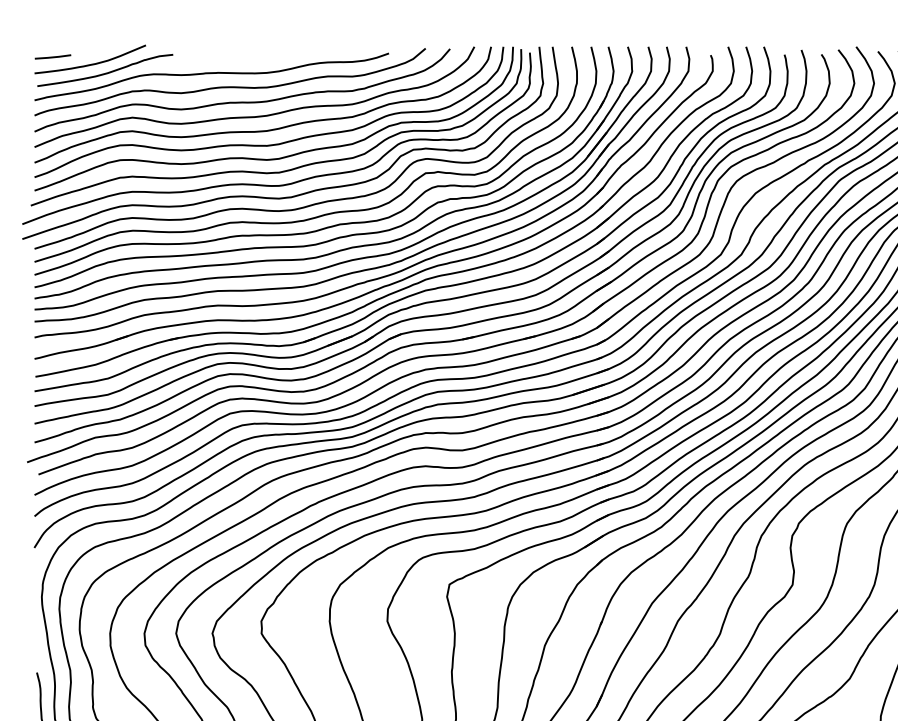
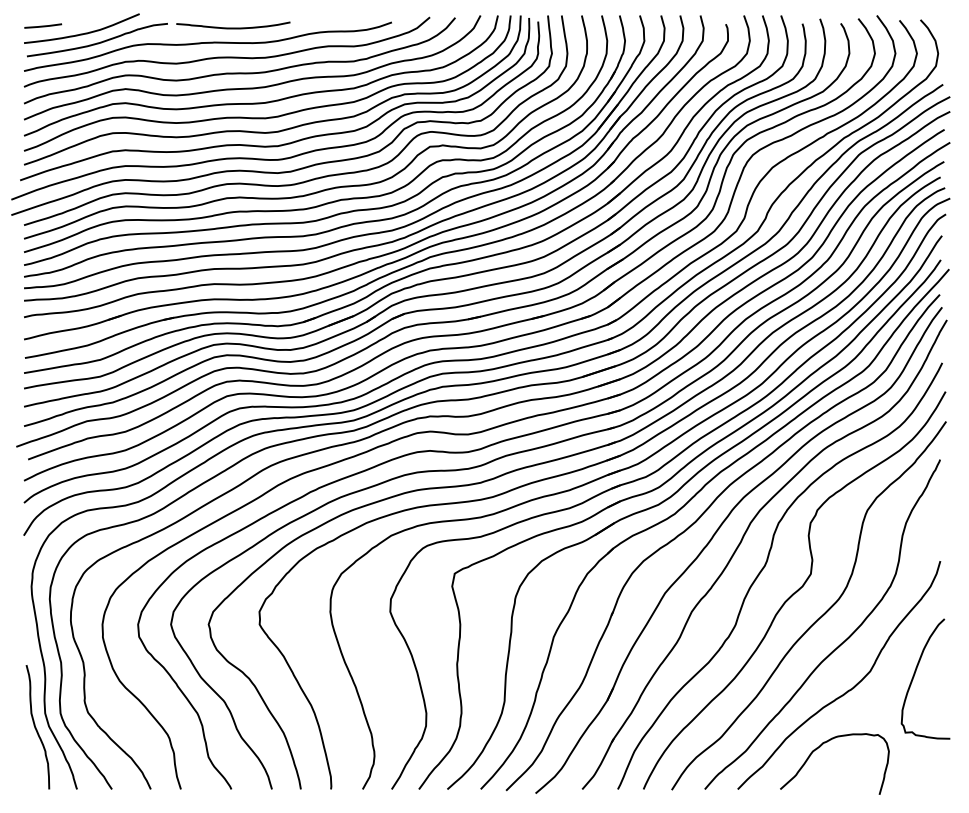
curve: (236, 58) -> (233, 27), added

